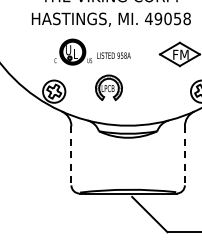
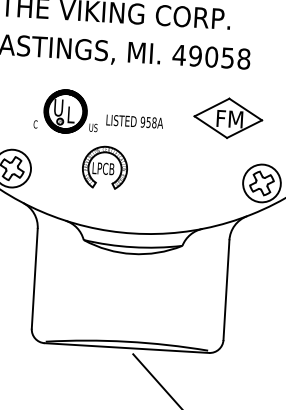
part: (92, 51) -> (99, 112), moved
line: (71, 155) -> (34, 278), dashed -> solid
line: (184, 155) -> (225, 289), dashed -> solid

